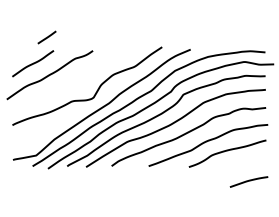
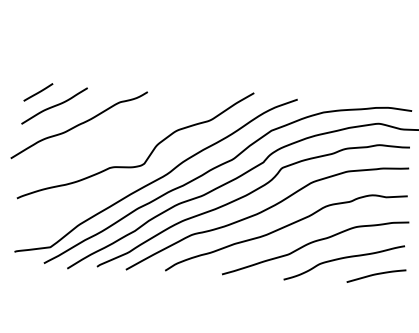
line: (46, 37) -> (37, 92), moved
curve: (248, 181) -> (375, 275), moved

